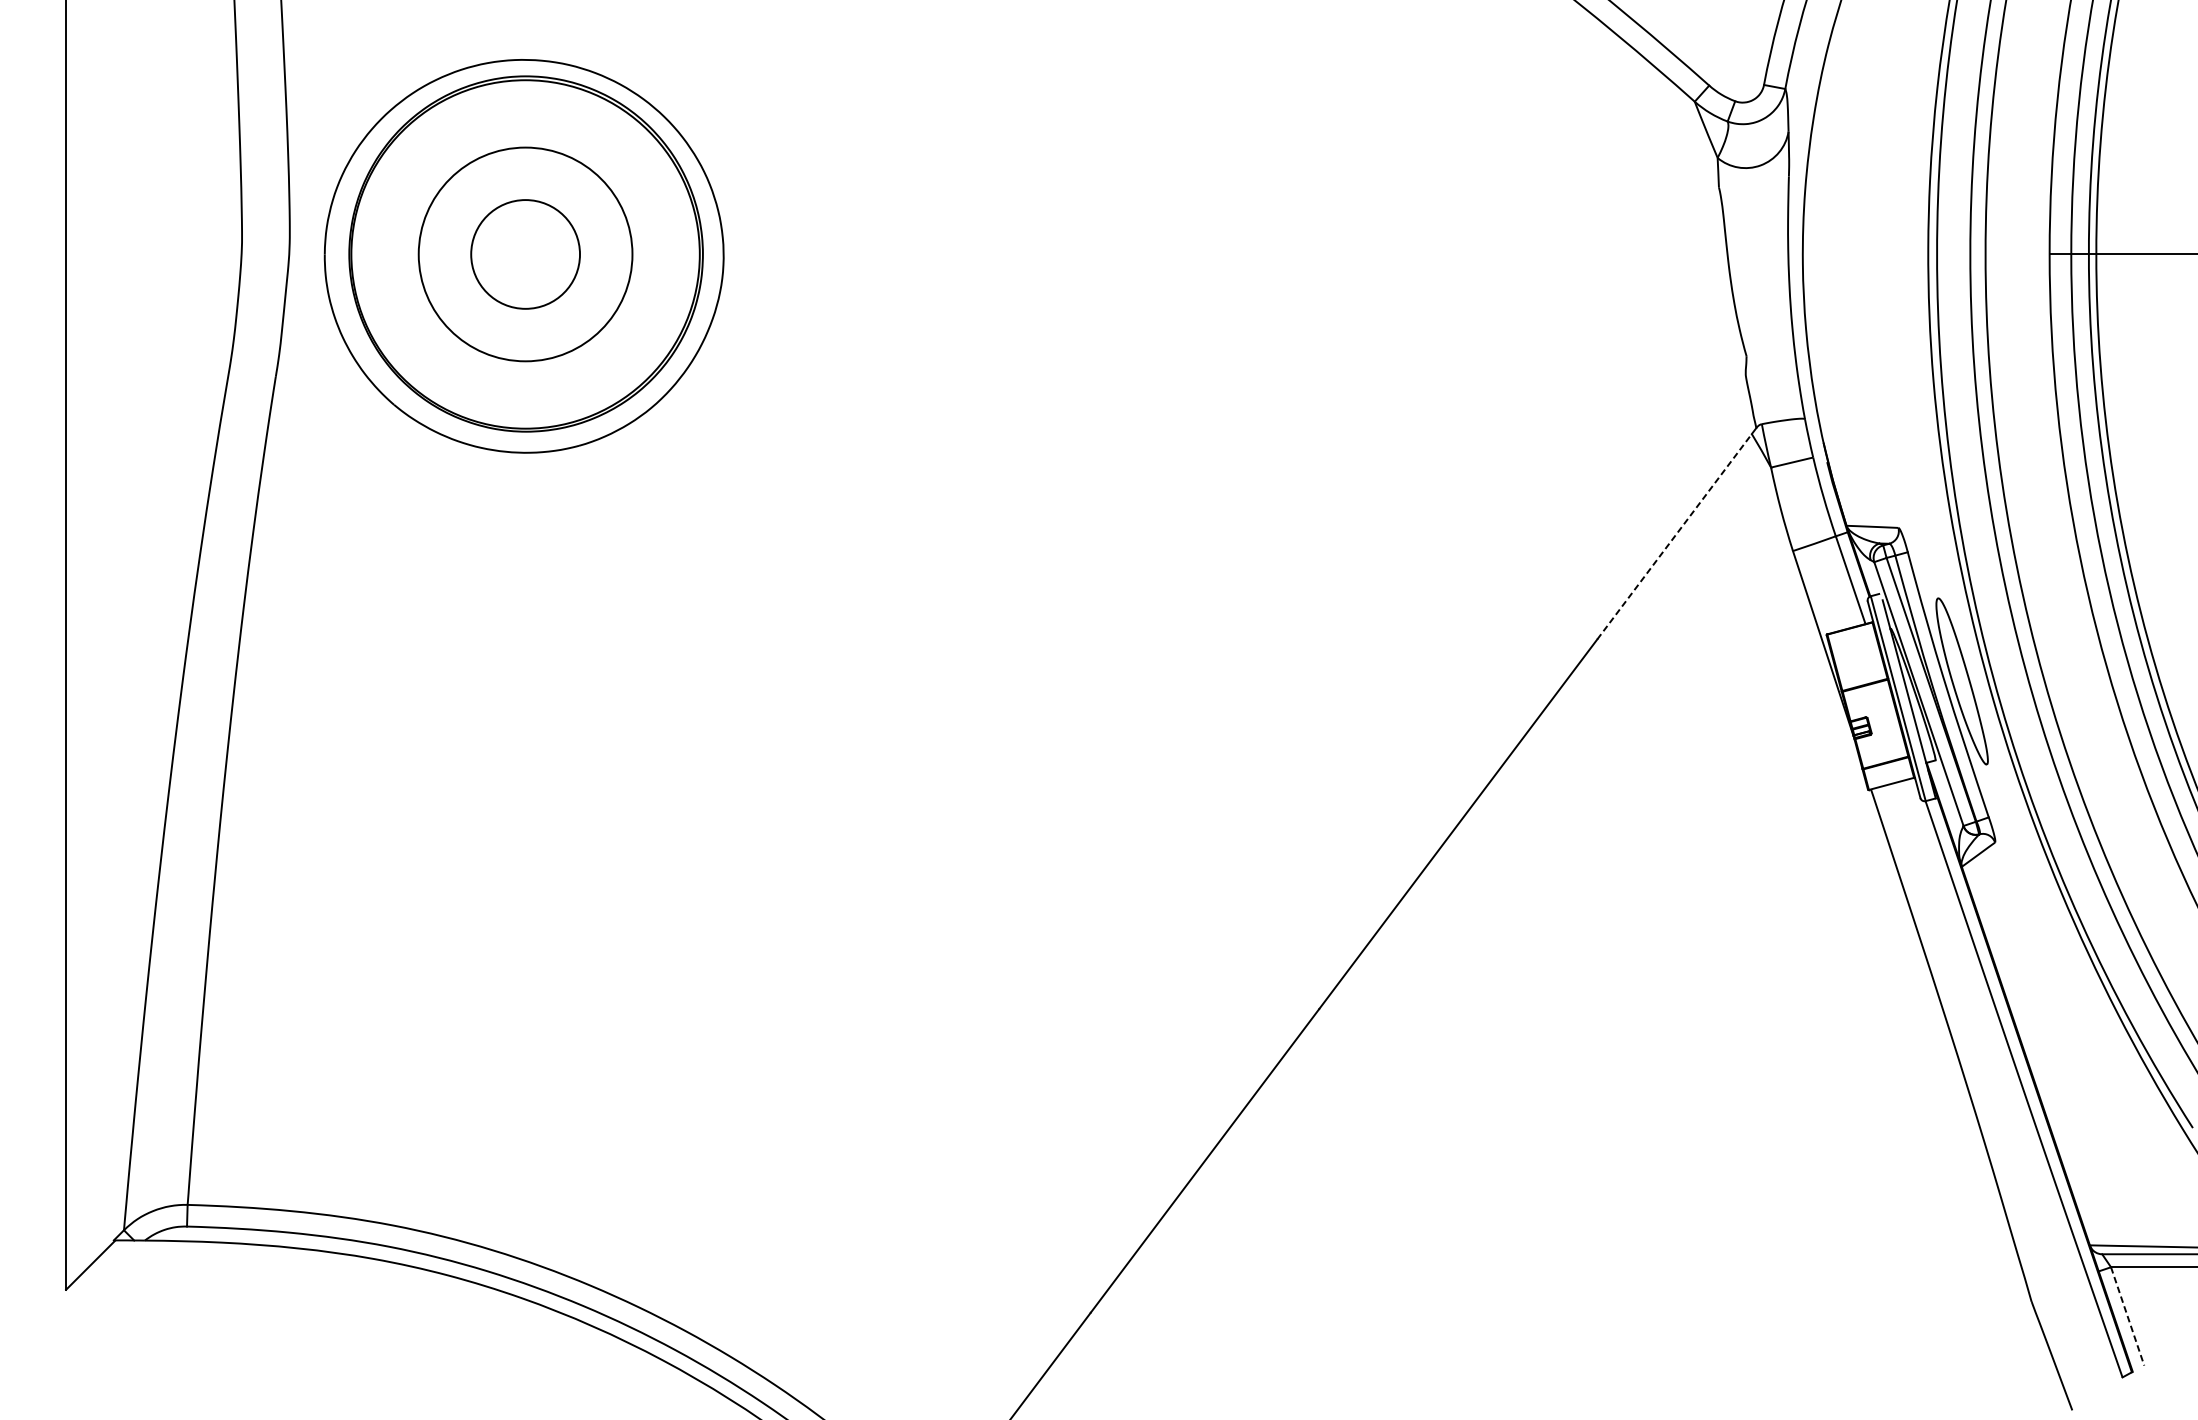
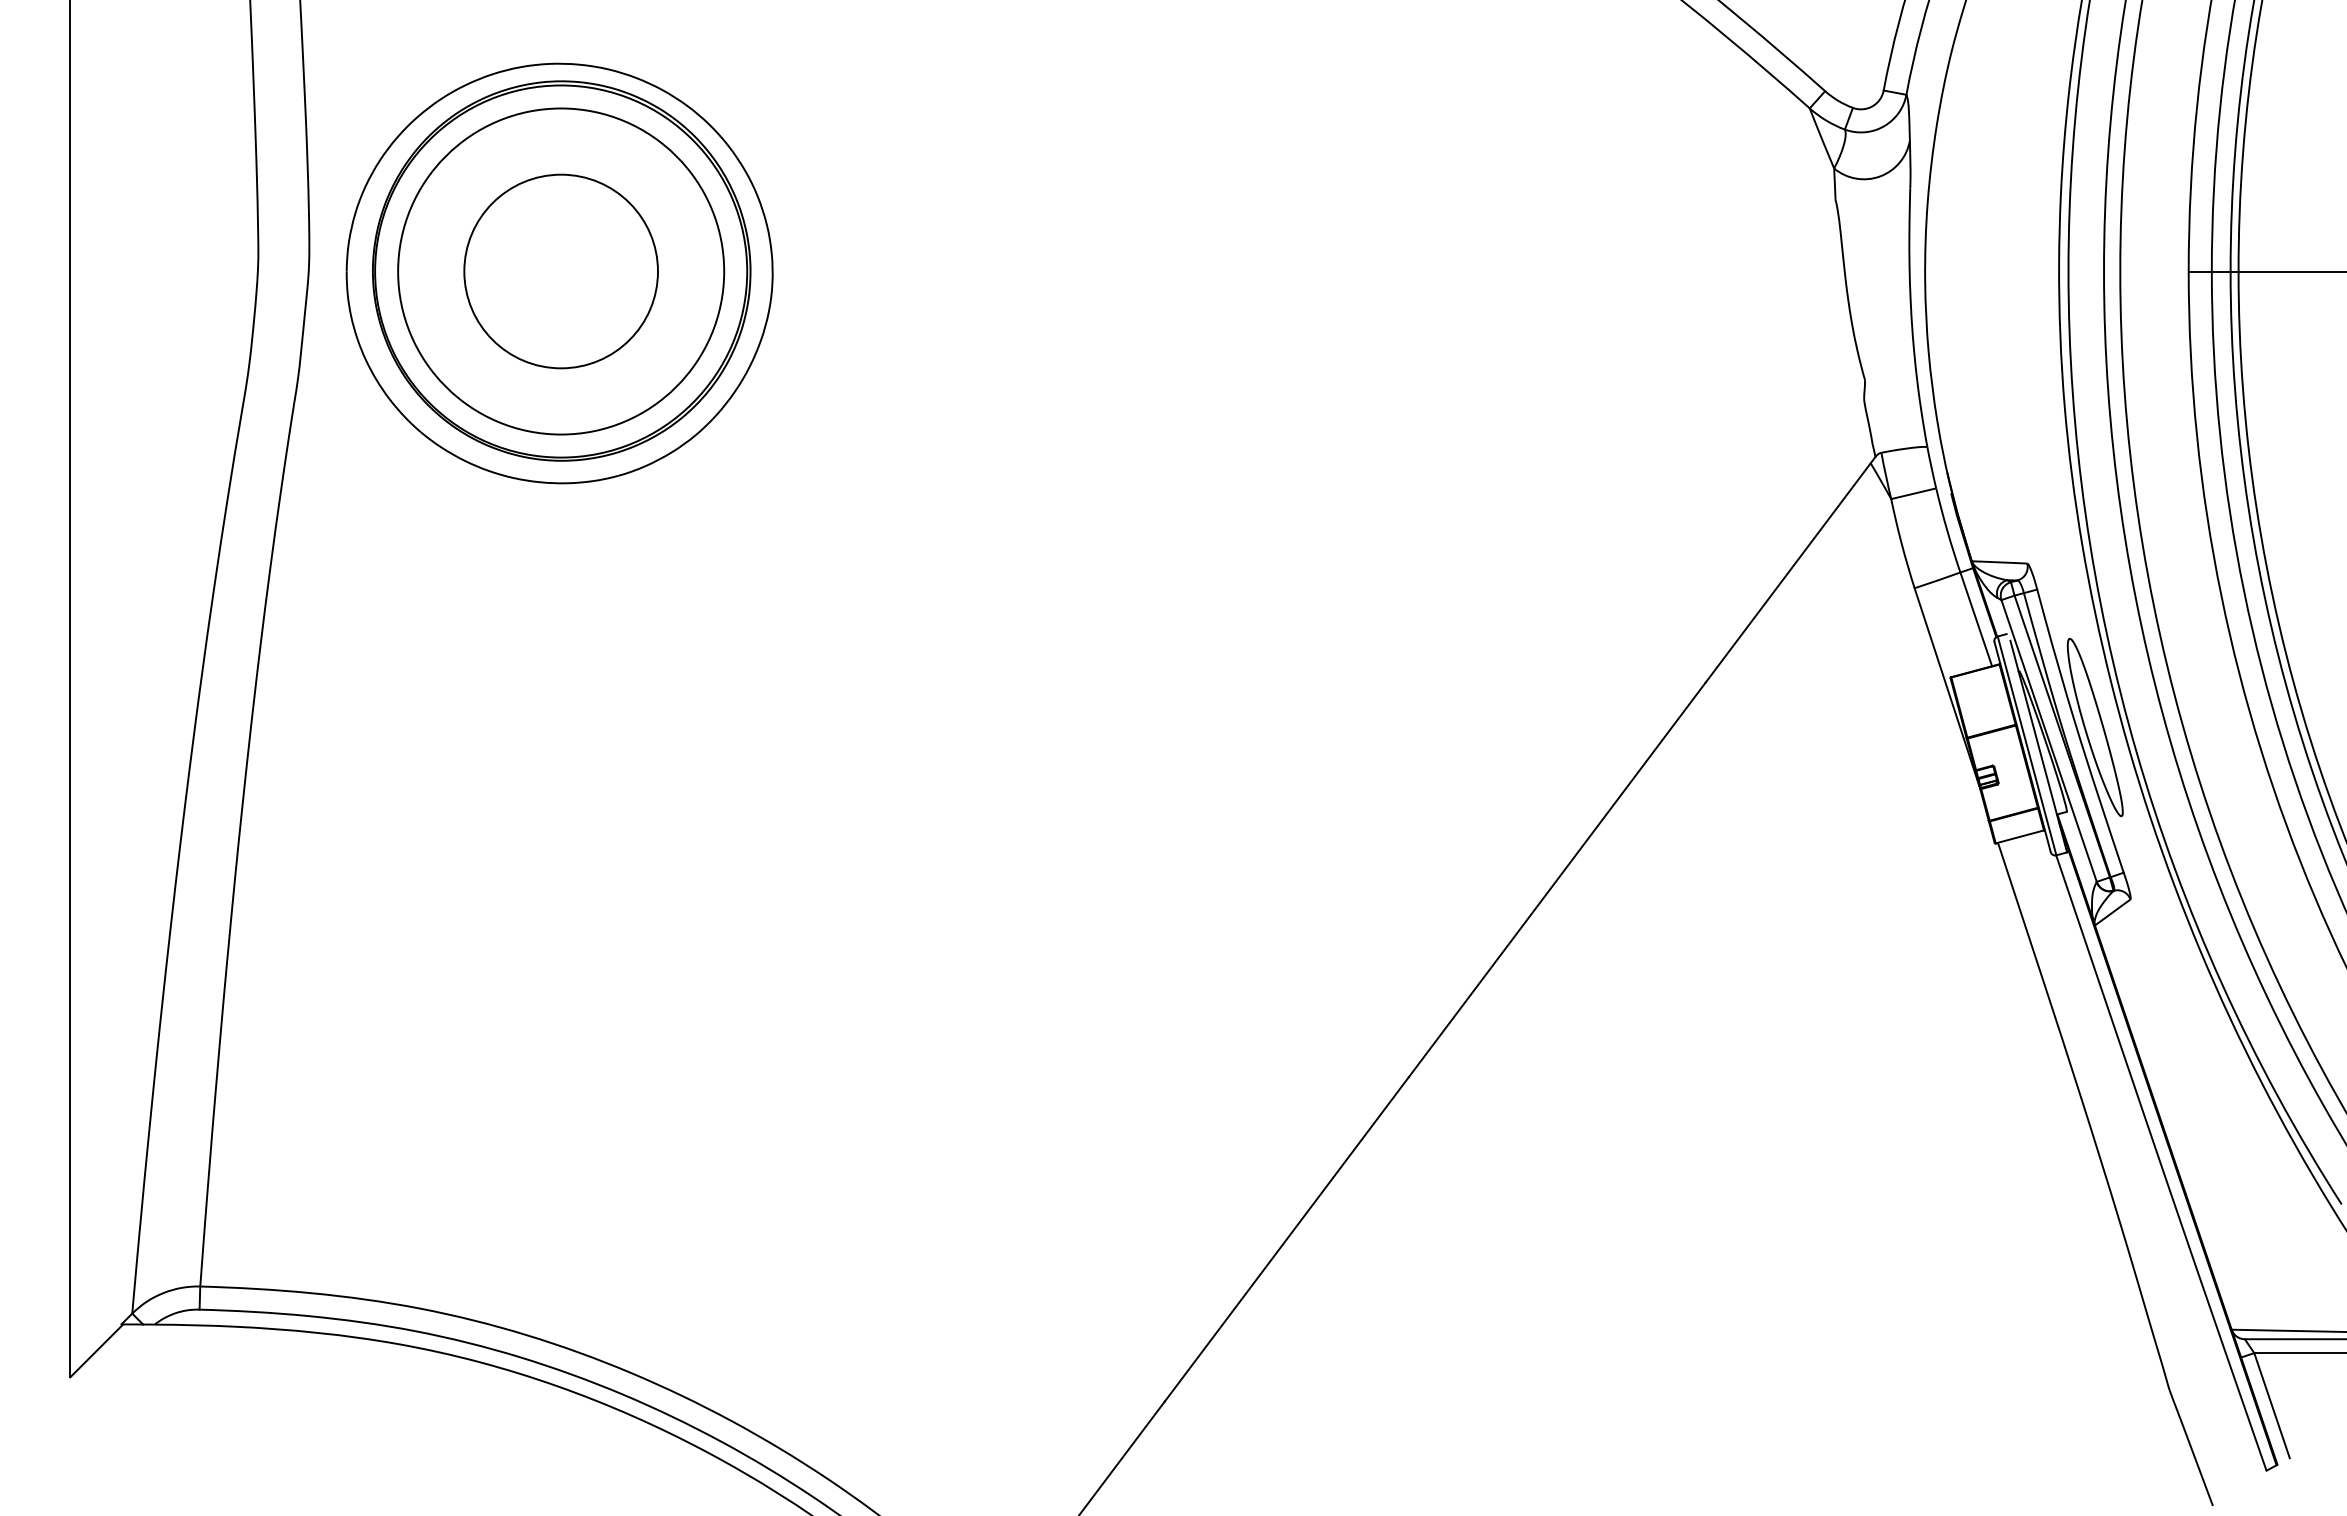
circle: (524, 254) -> (560, 271), size x1.67
circle: (525, 254) -> (561, 271), size x1.43
line: (1674, 536) -> (1788, 572), dashed -> solid
line: (2128, 1317) -> (2272, 1406), dashed -> solid

